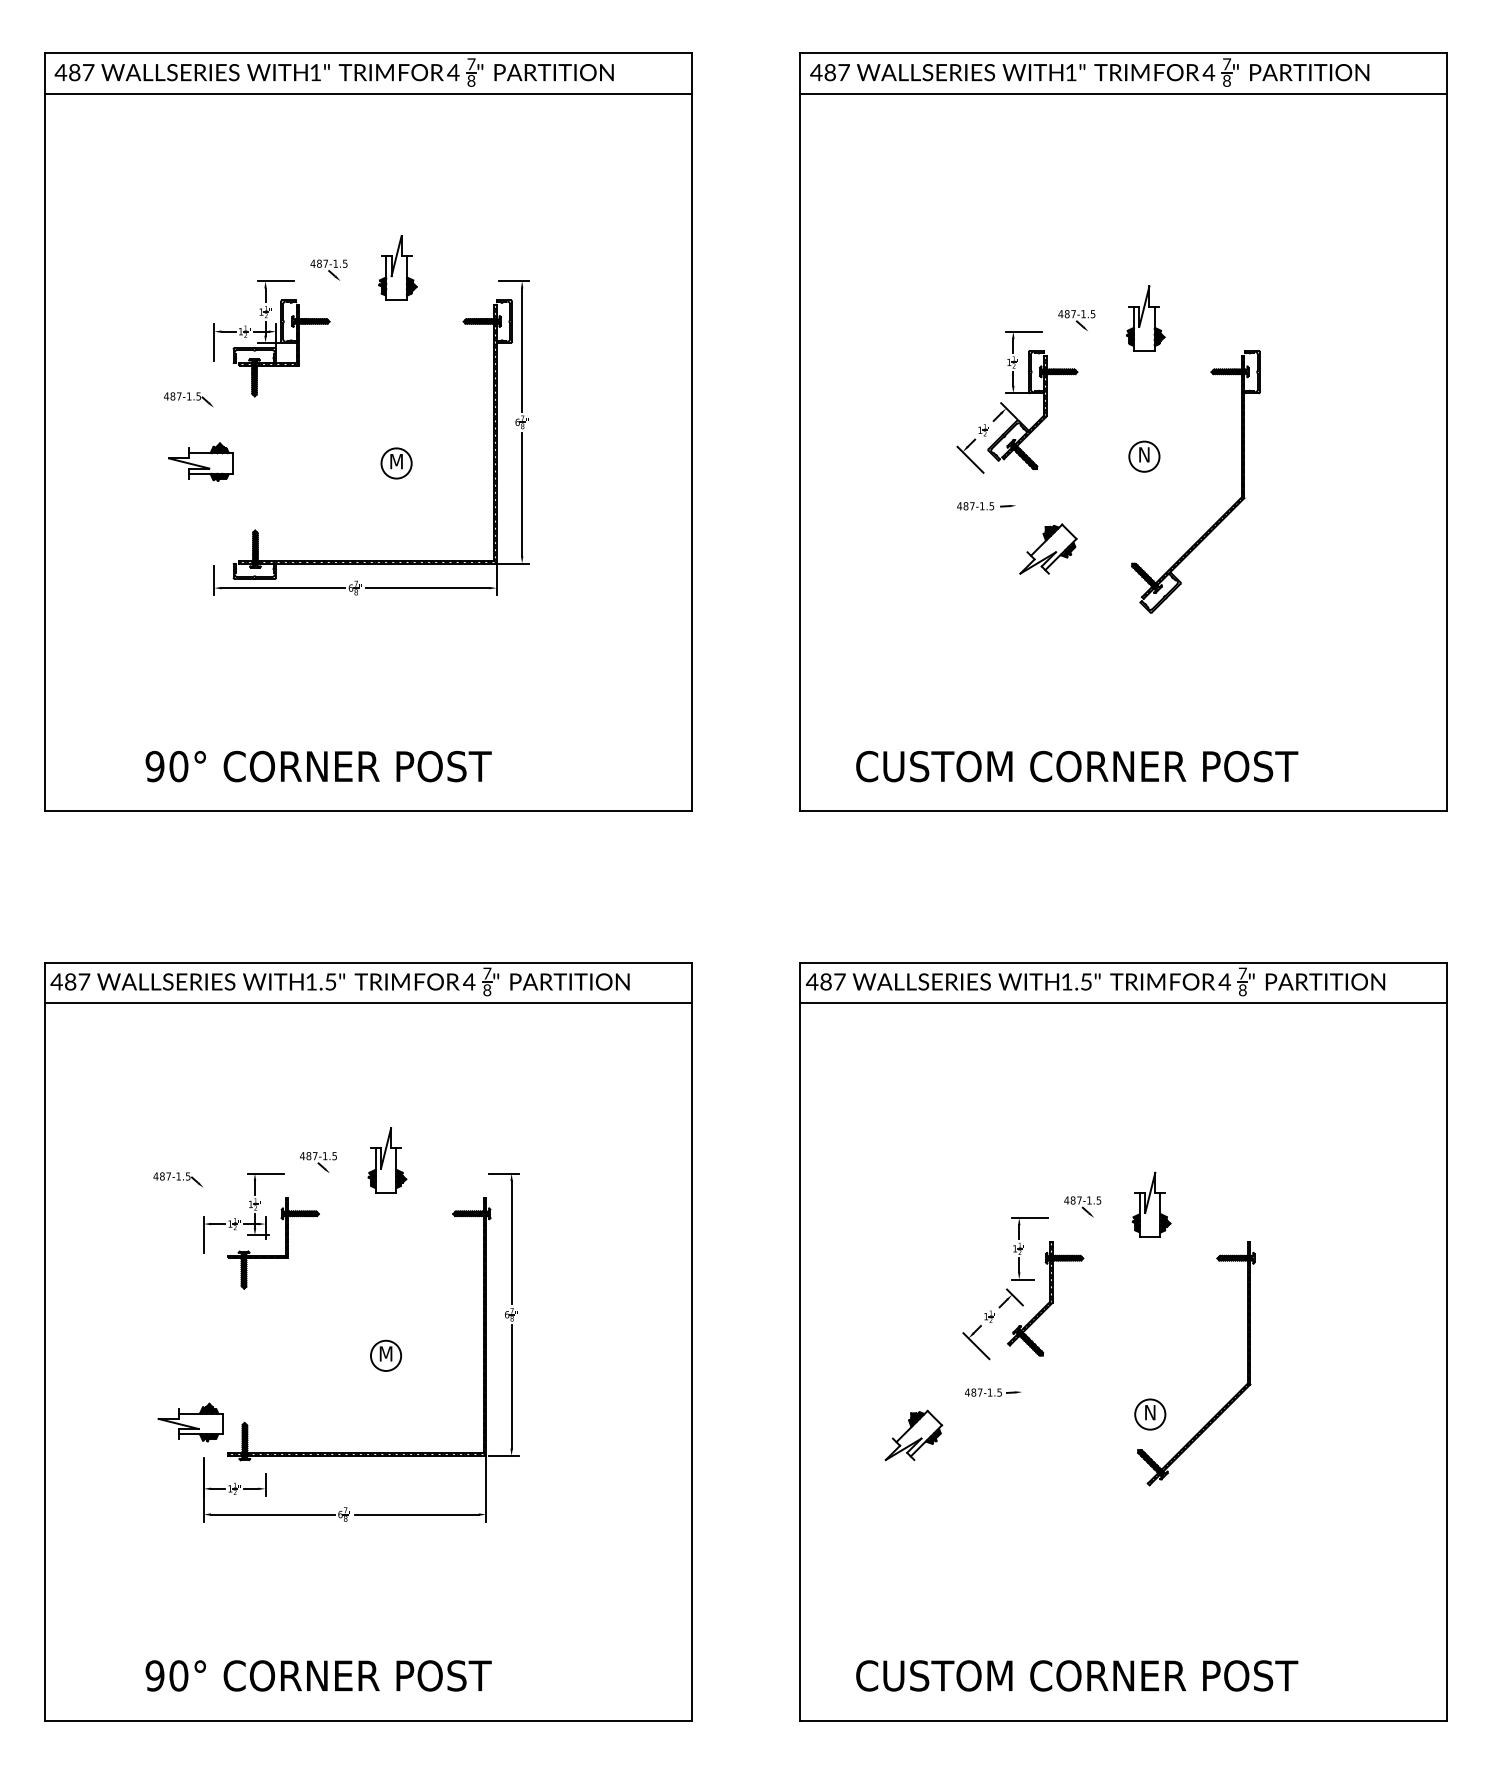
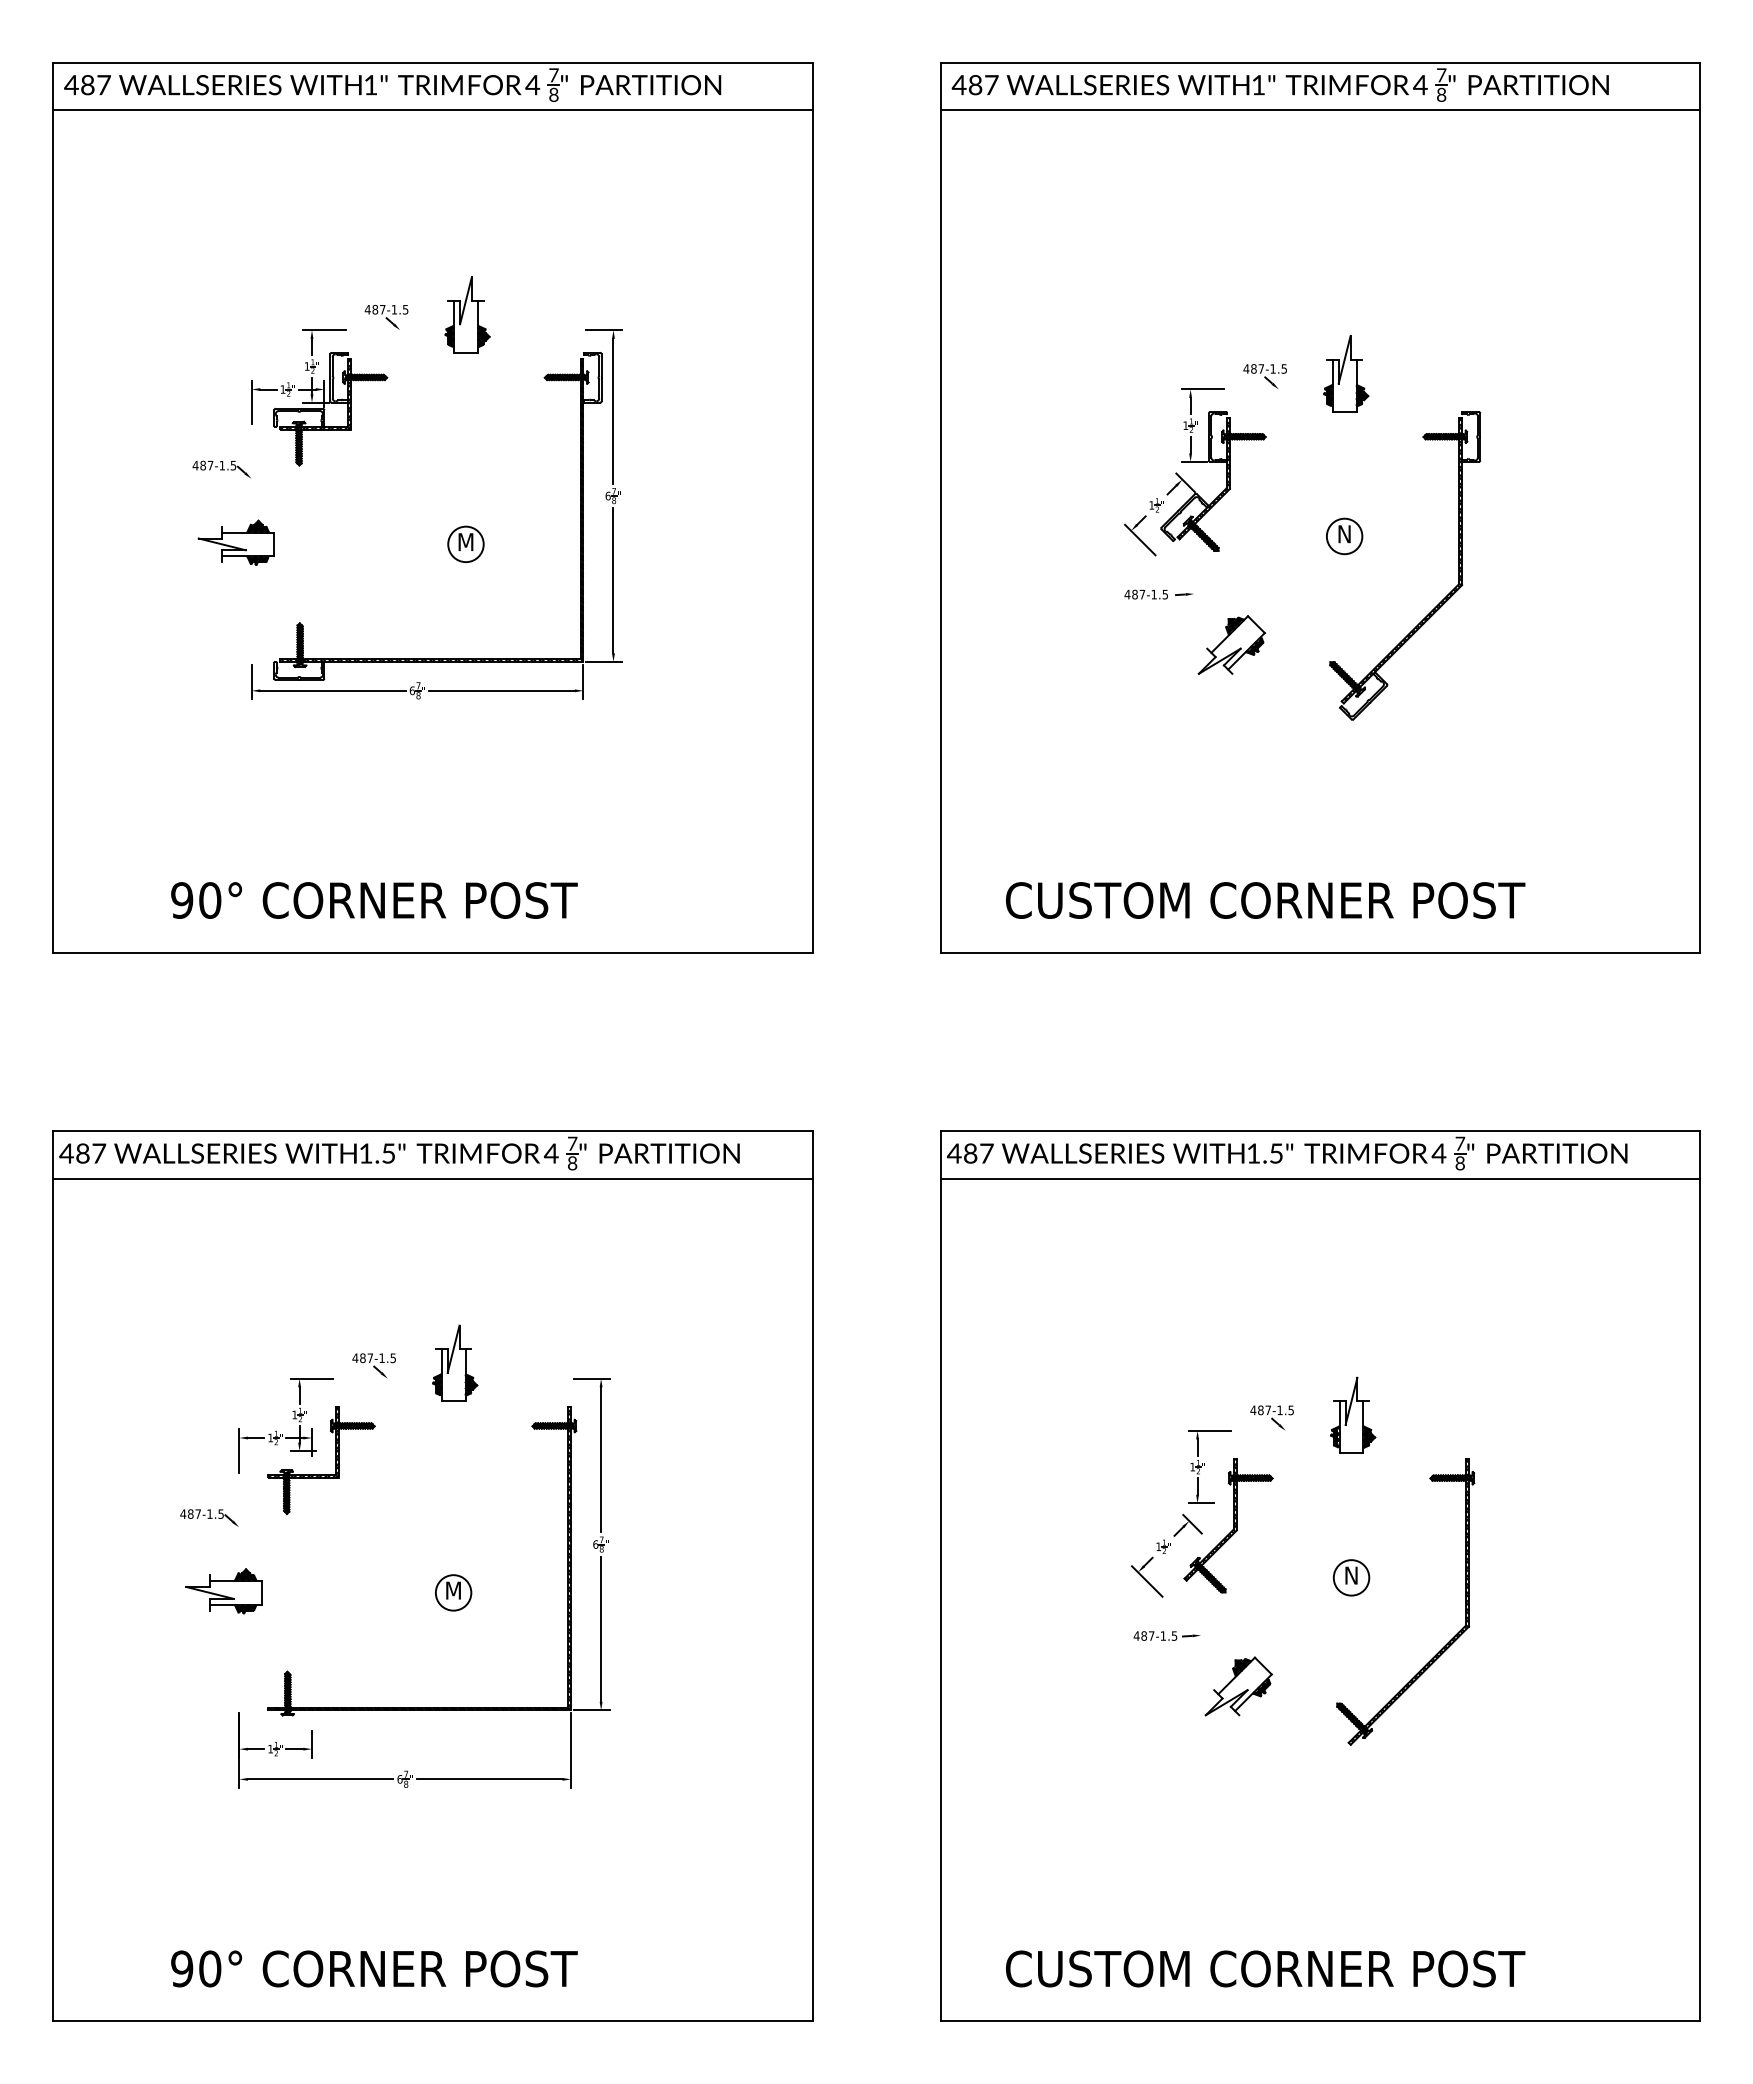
part: (178, 1179) -> (209, 1517), moved
part: (1150, 1414) -> (1351, 1577), moved
part: (190, 1422) -> (223, 1591), moved
part: (913, 1435) -> (1238, 1686), moved

